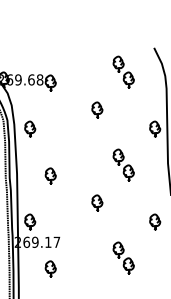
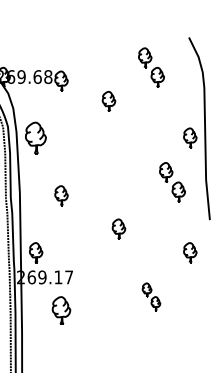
part: (96, 109) -> (108, 100), moved
part: (30, 128) -> (36, 137), size x1.6
part: (123, 165) -> (172, 182), moved
part: (123, 257) -> (151, 296), size x0.7
part: (50, 268) -> (61, 309), size x1.4

